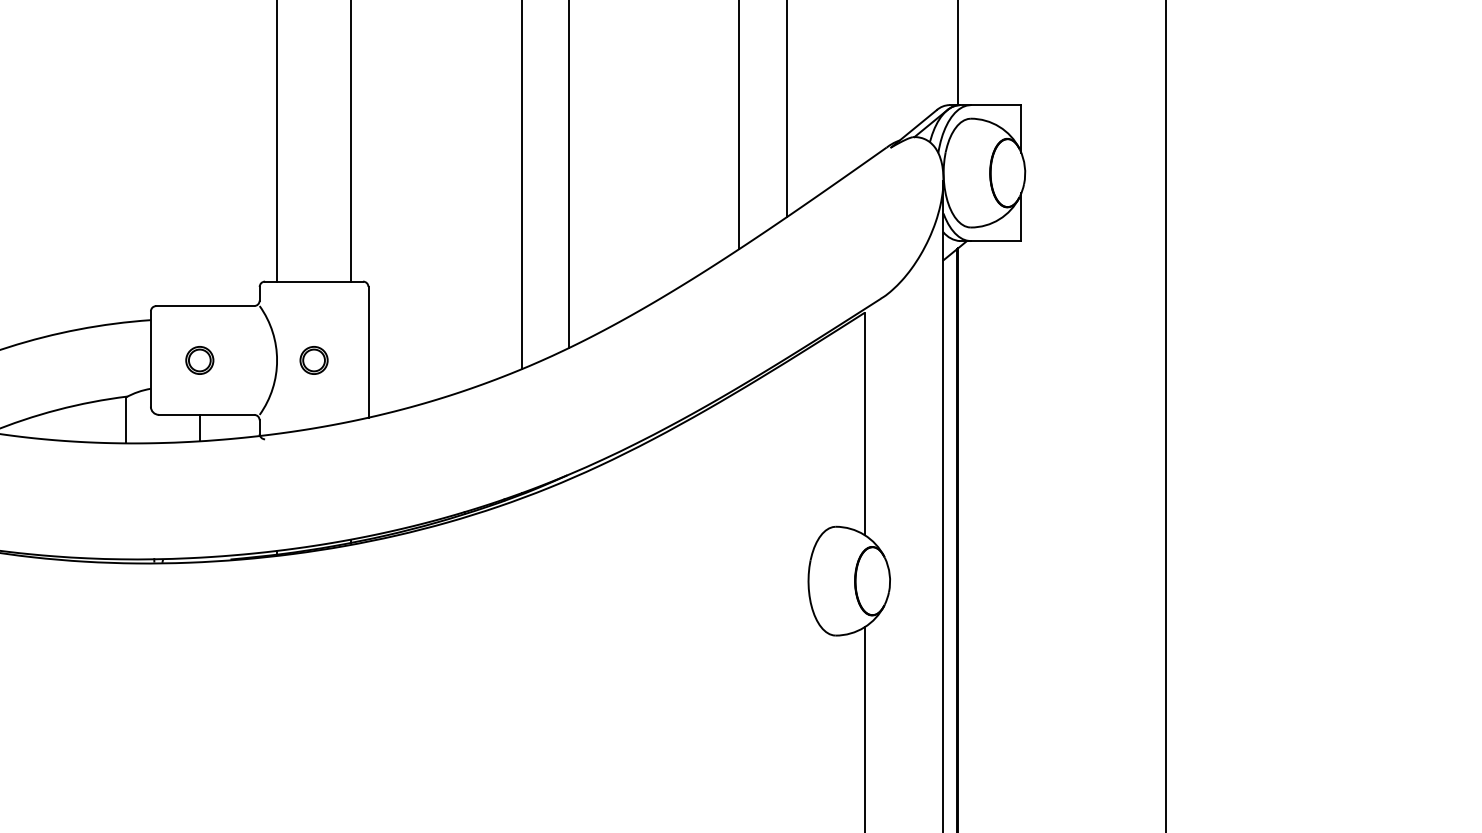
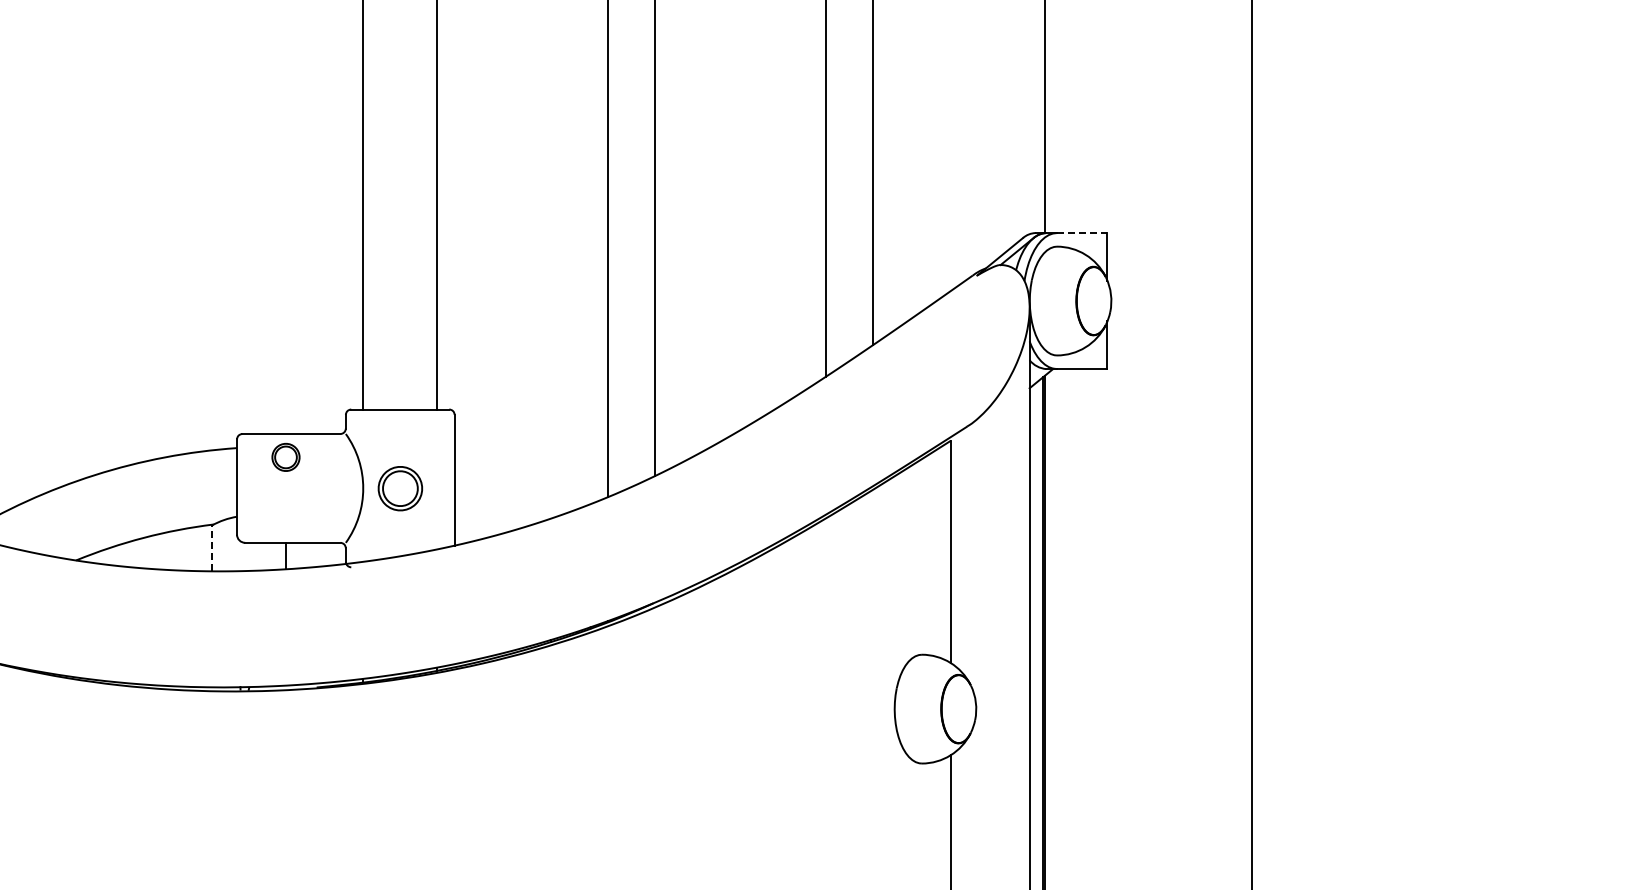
line: (996, 105) -> (1082, 233), solid -> dashed
part: (199, 359) -> (285, 456), moved
part: (313, 359) -> (399, 487), size x1.6
line: (126, 420) -> (212, 548), solid -> dashed

